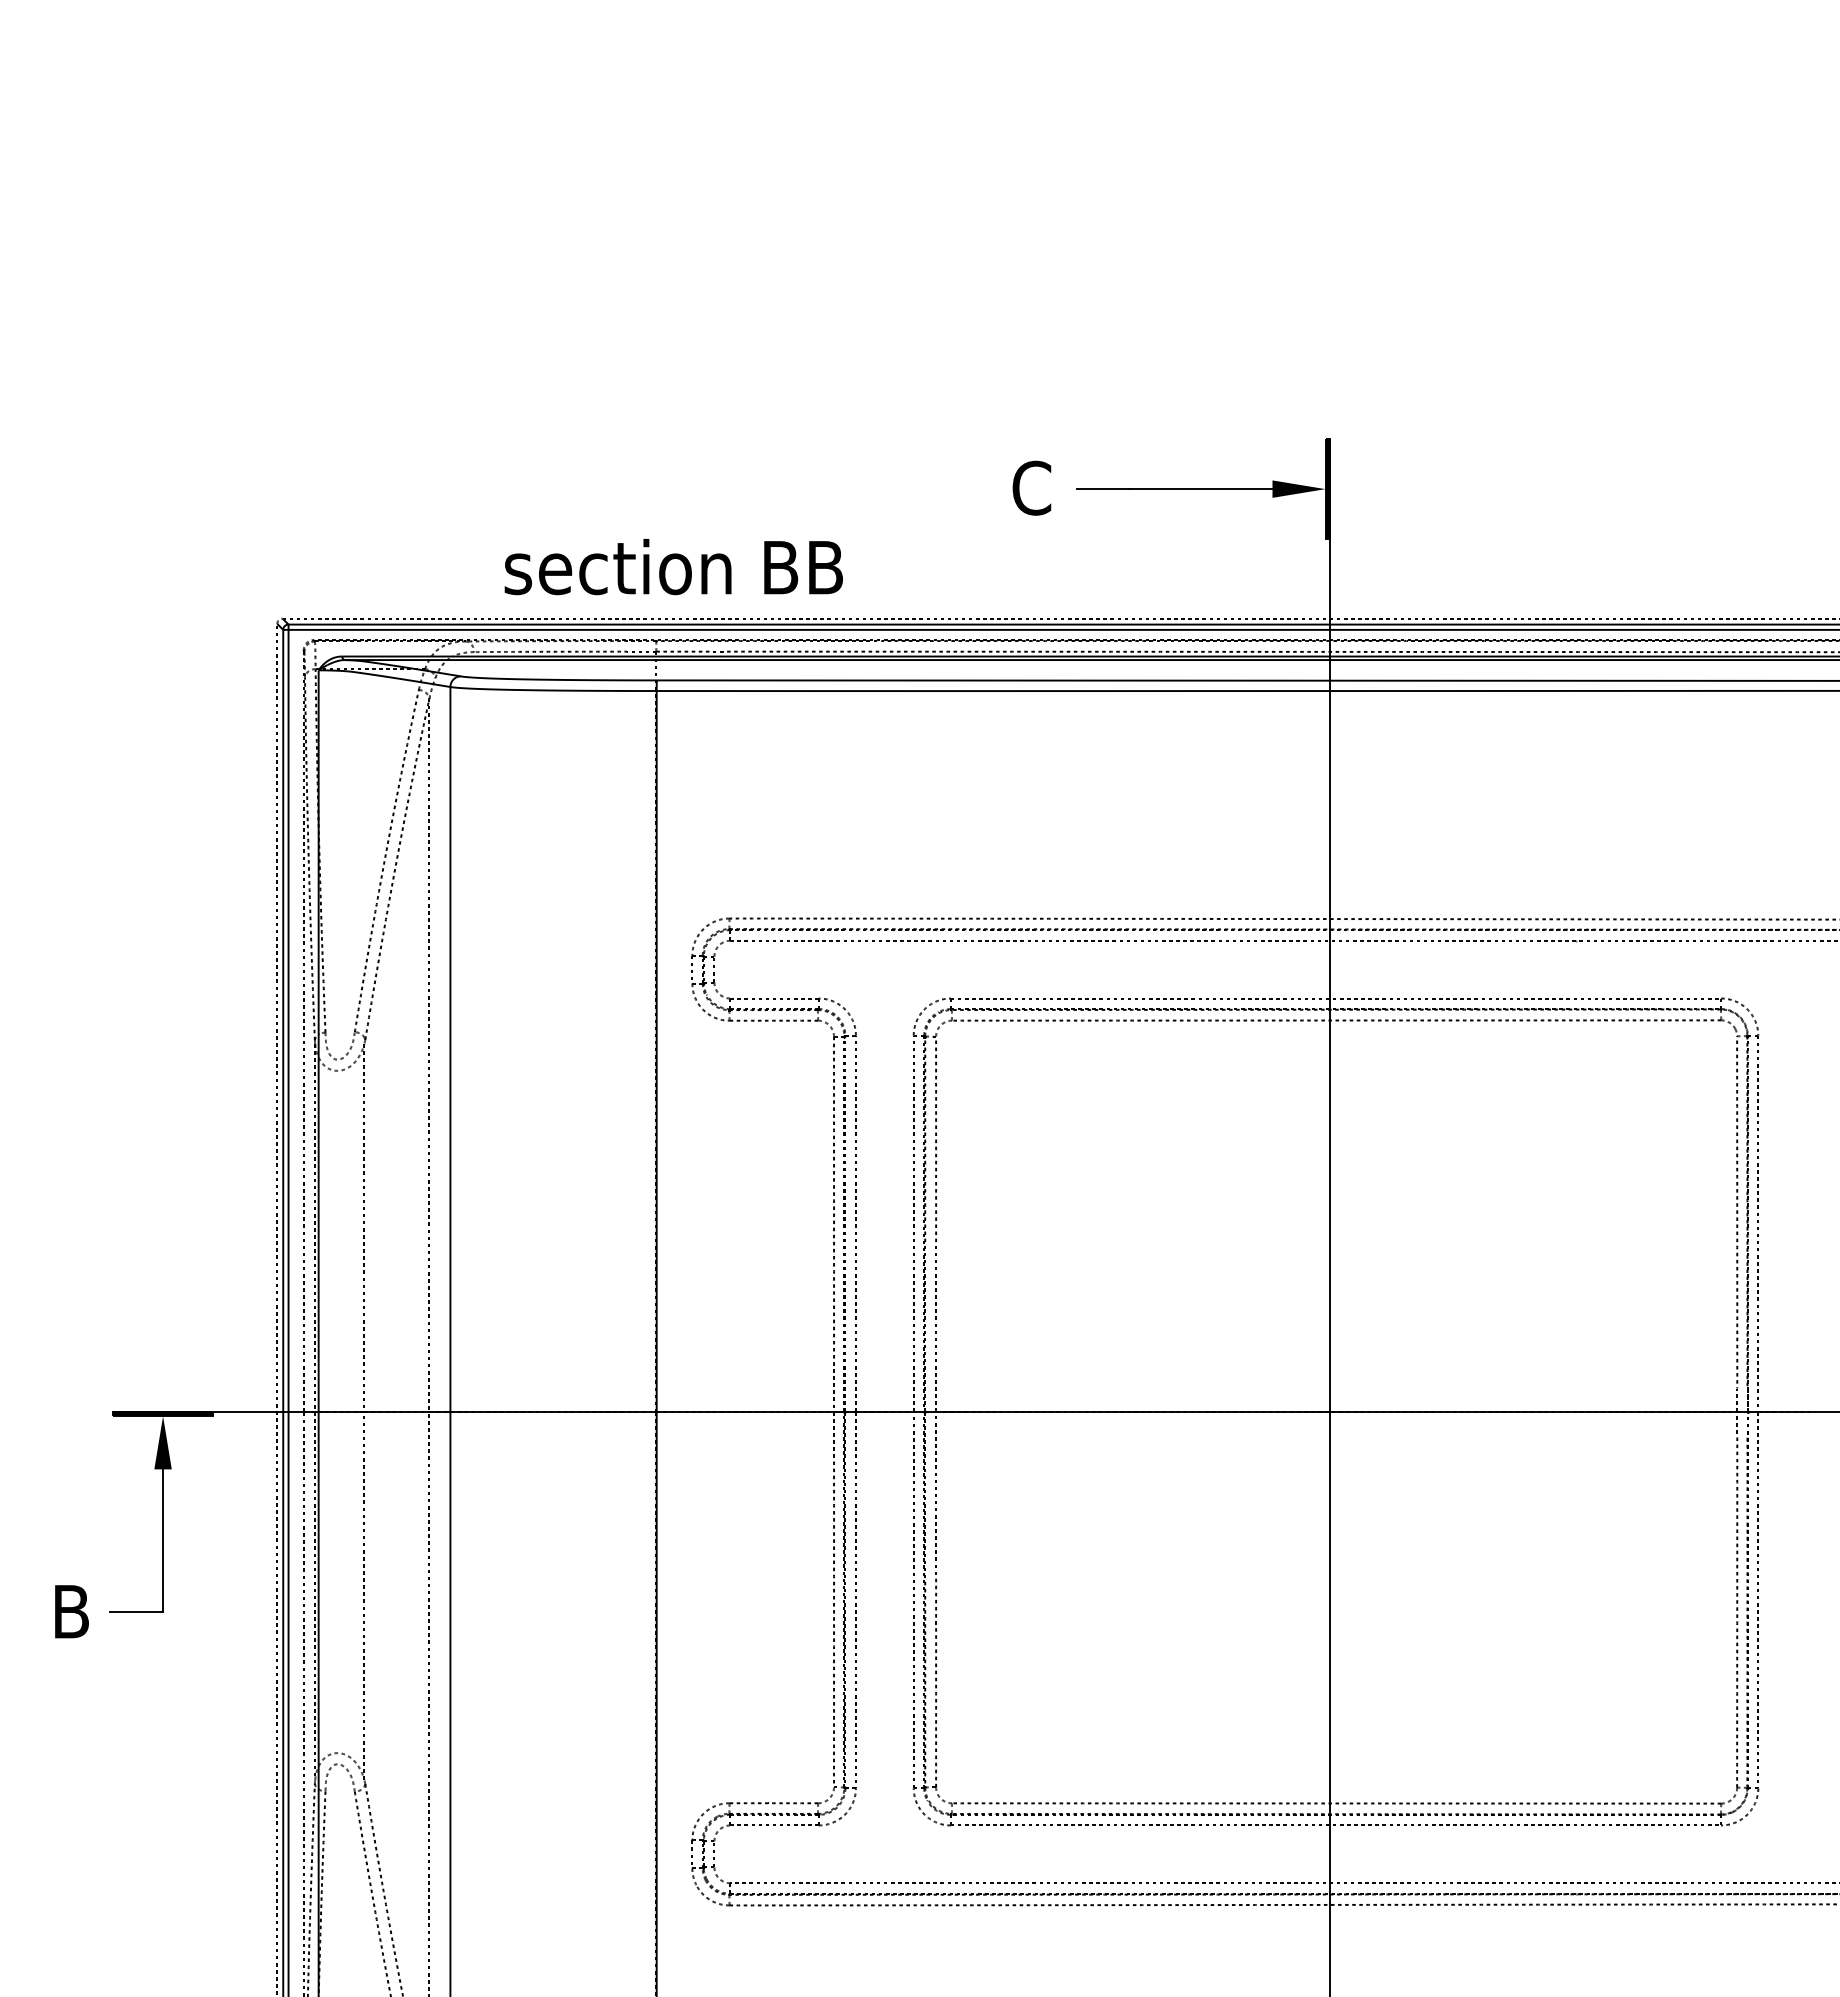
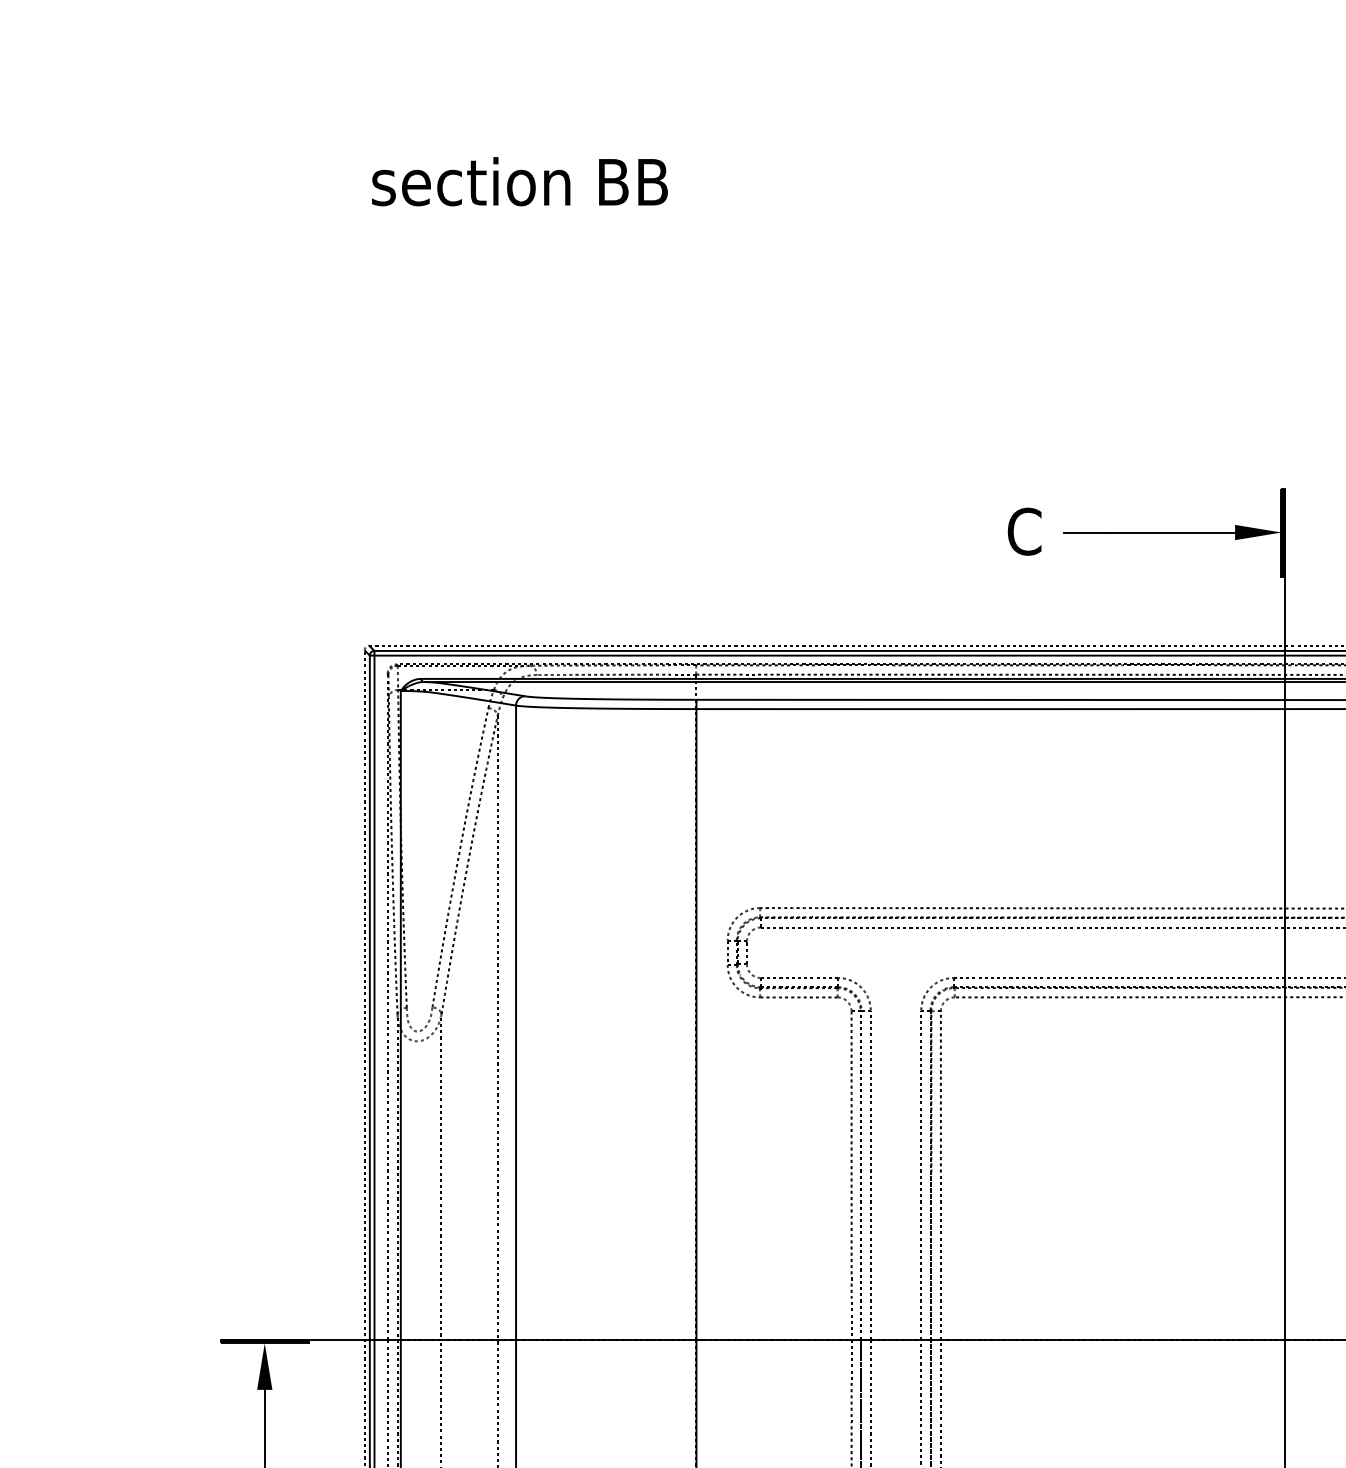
text: (673, 567) -> (519, 182), moved

